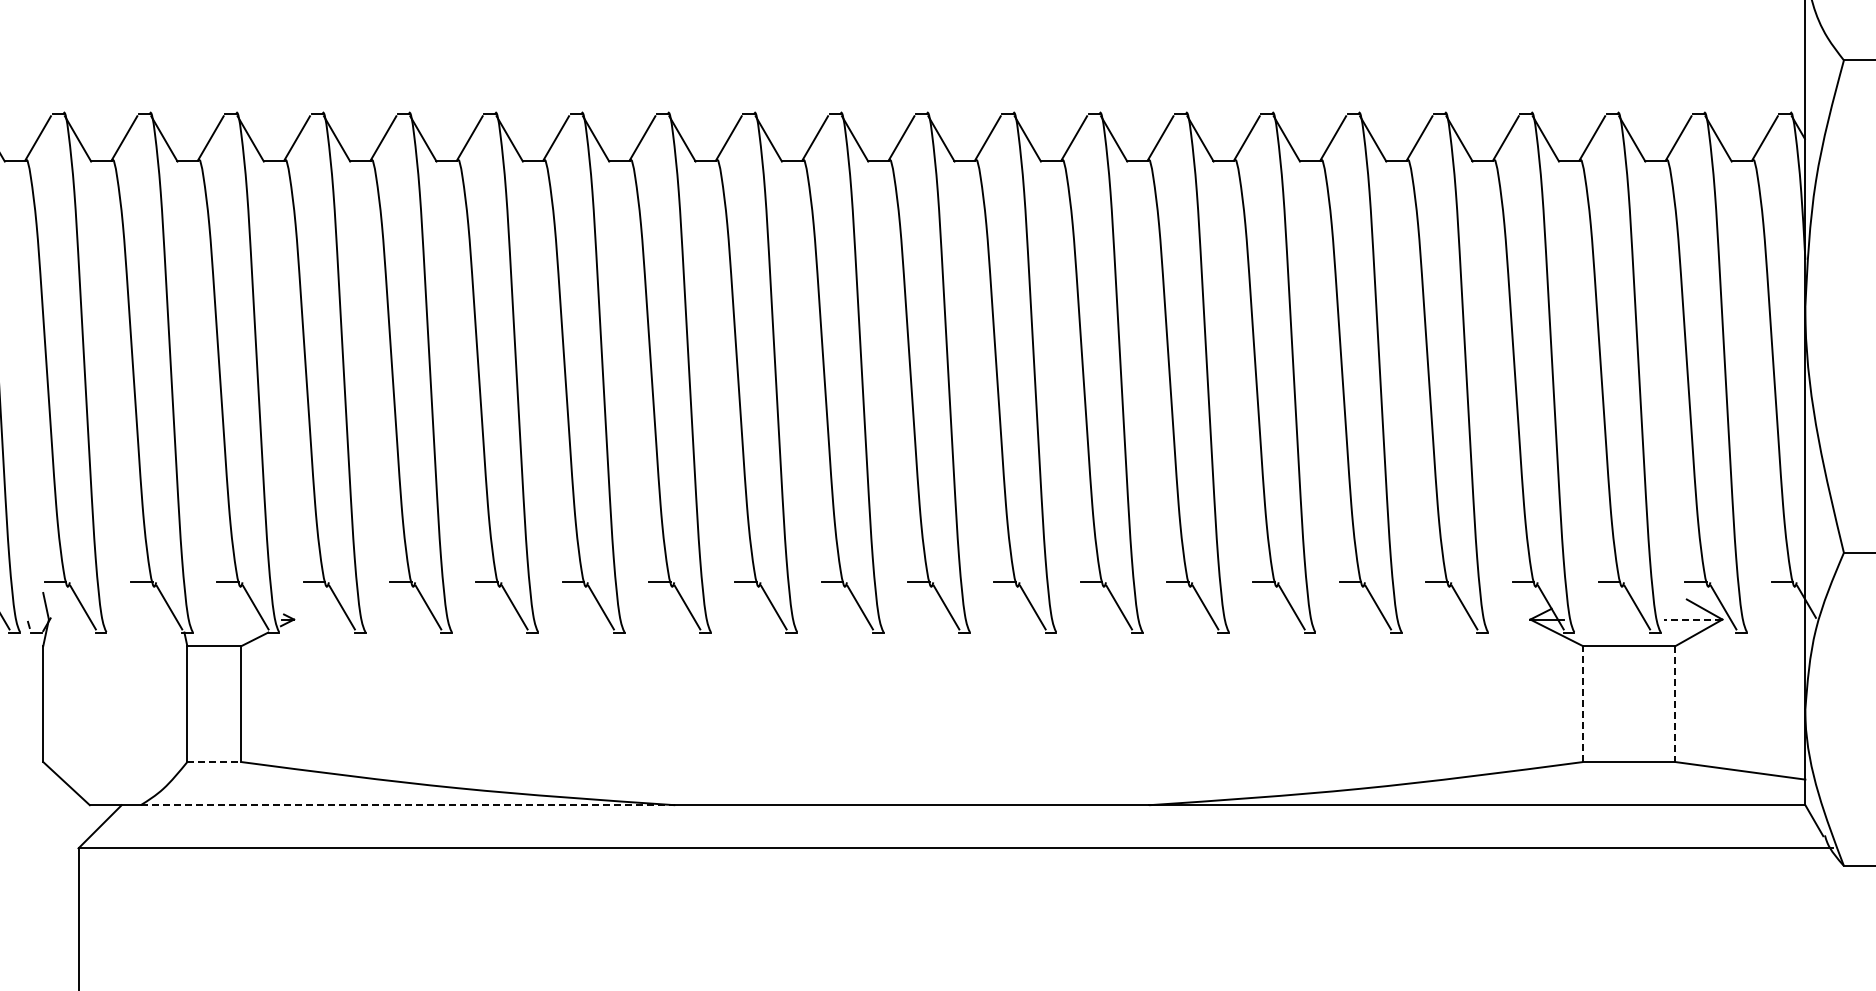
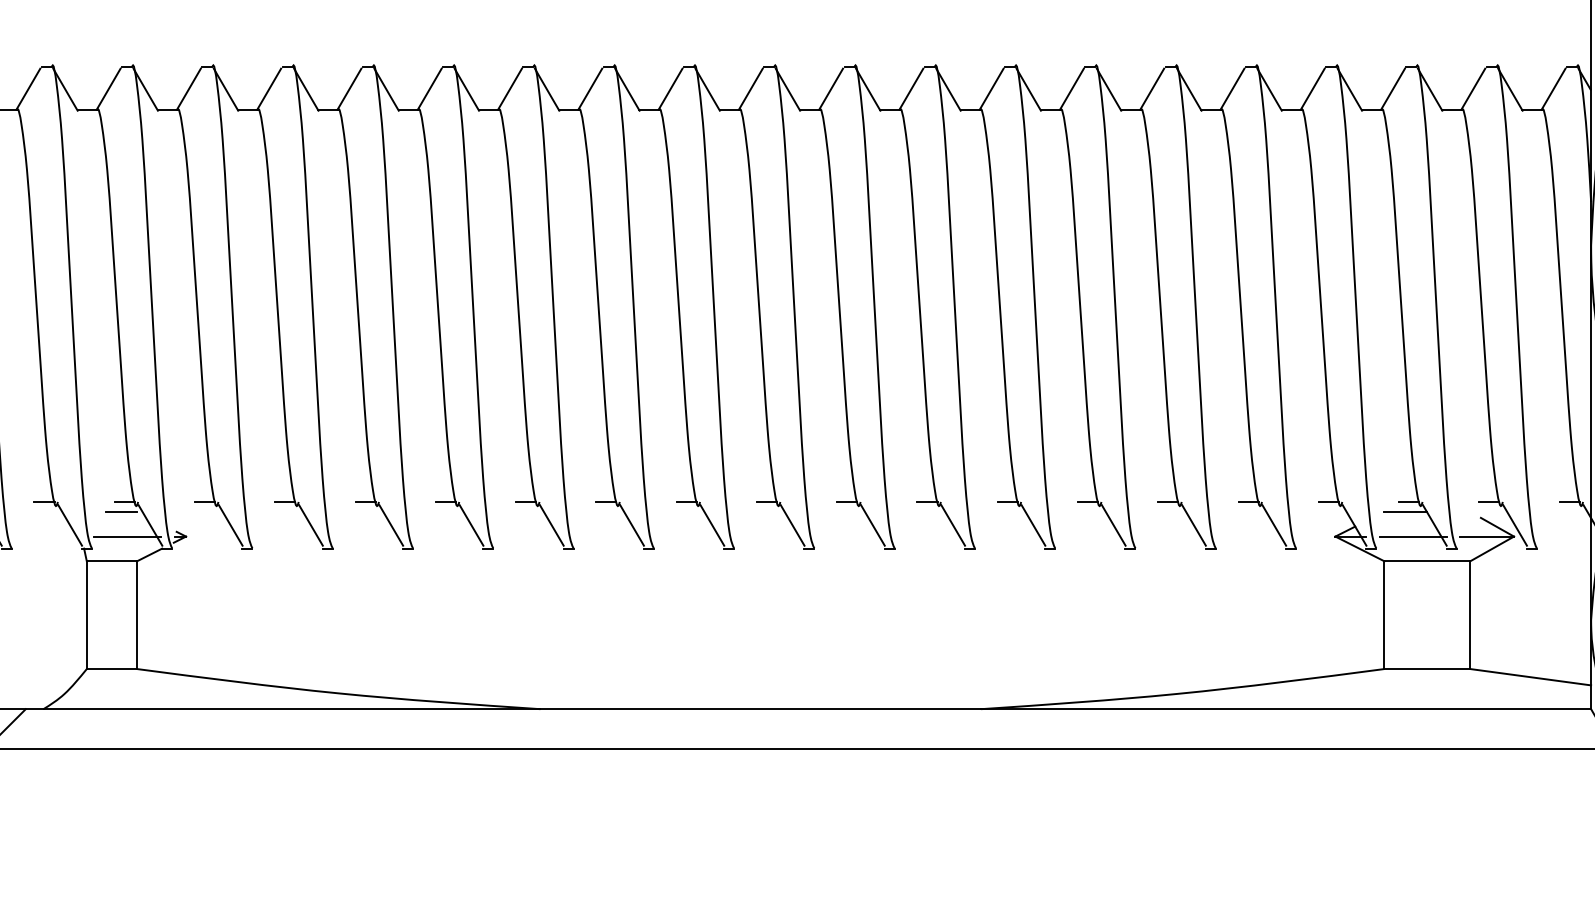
line: (224, 592) -> (121, 511), added
line: (1605, 592) -> (1405, 511), added
line: (230, 619) -> (126, 536), added
line: (1614, 619) -> (1413, 536), added
line: (1692, 619) -> (1486, 536), dashed -> solid
line: (1583, 704) -> (1384, 615), dashed -> solid
line: (1675, 704) -> (1470, 615), dashed -> solid
line: (214, 762) -> (112, 669), dashed -> solid
line: (408, 805) -> (292, 709), dashed -> solid

